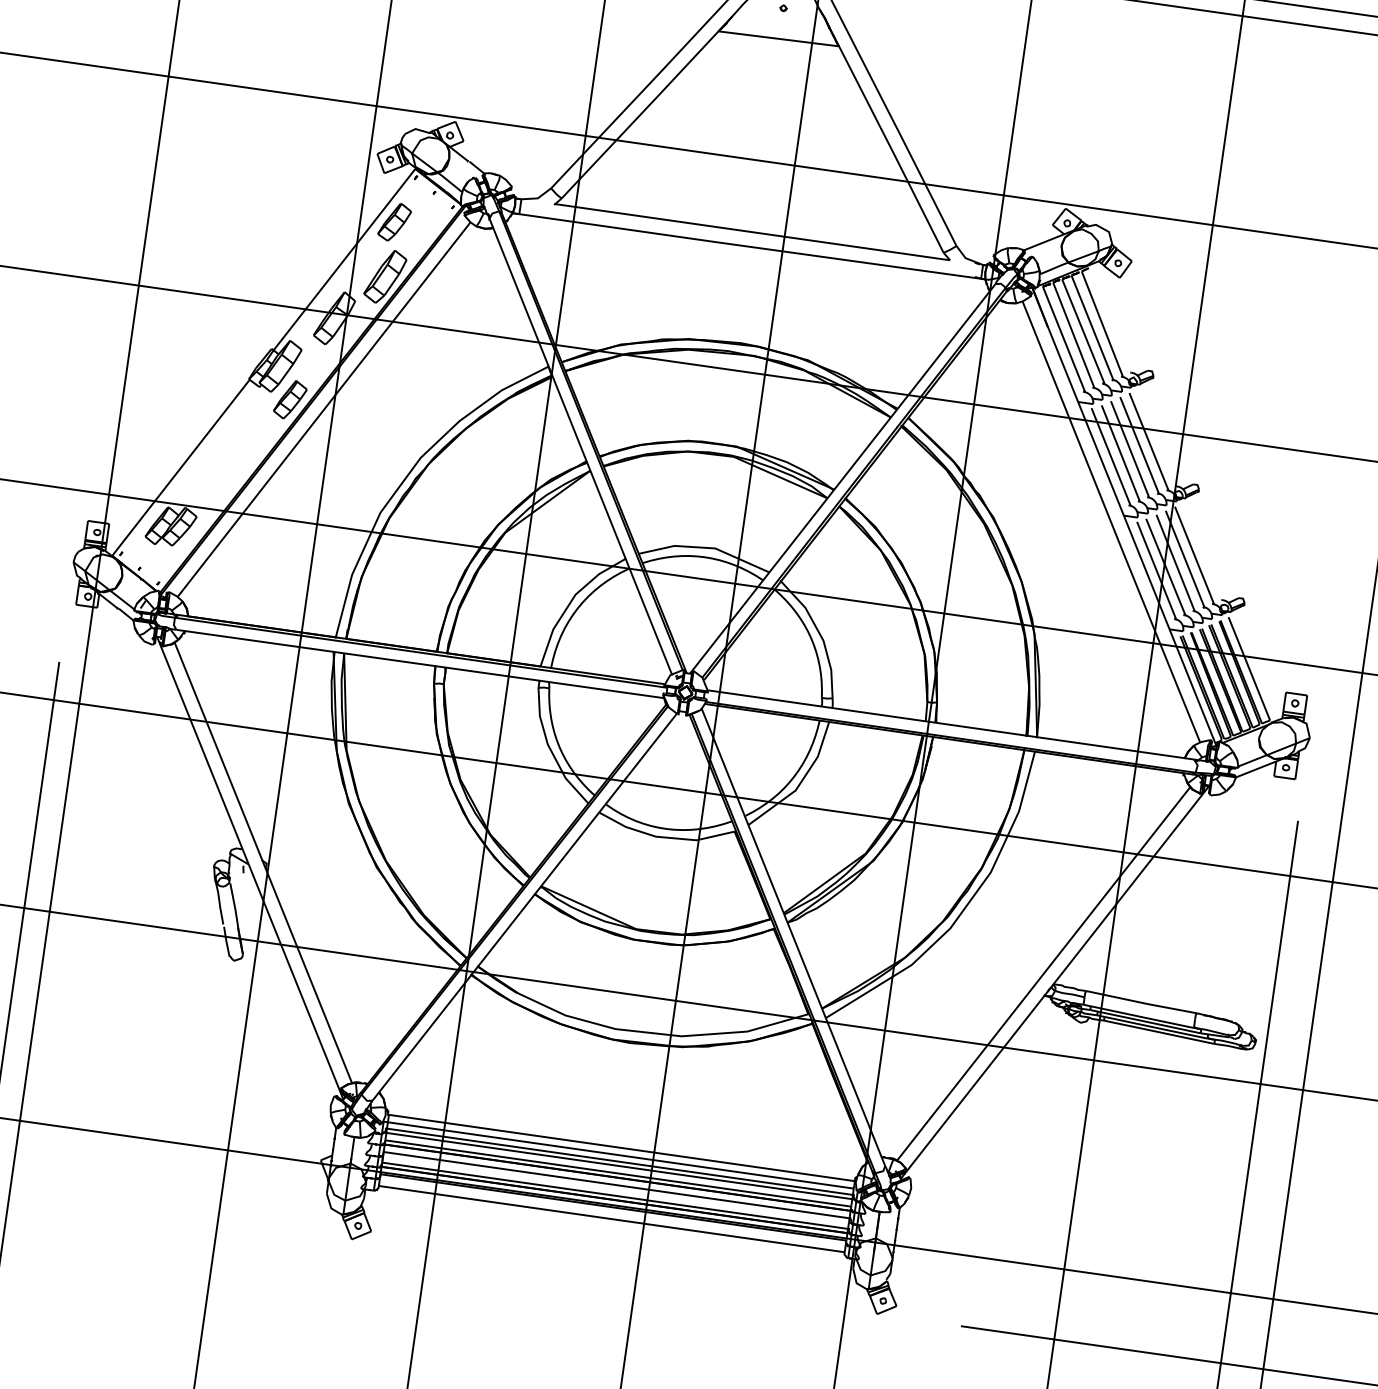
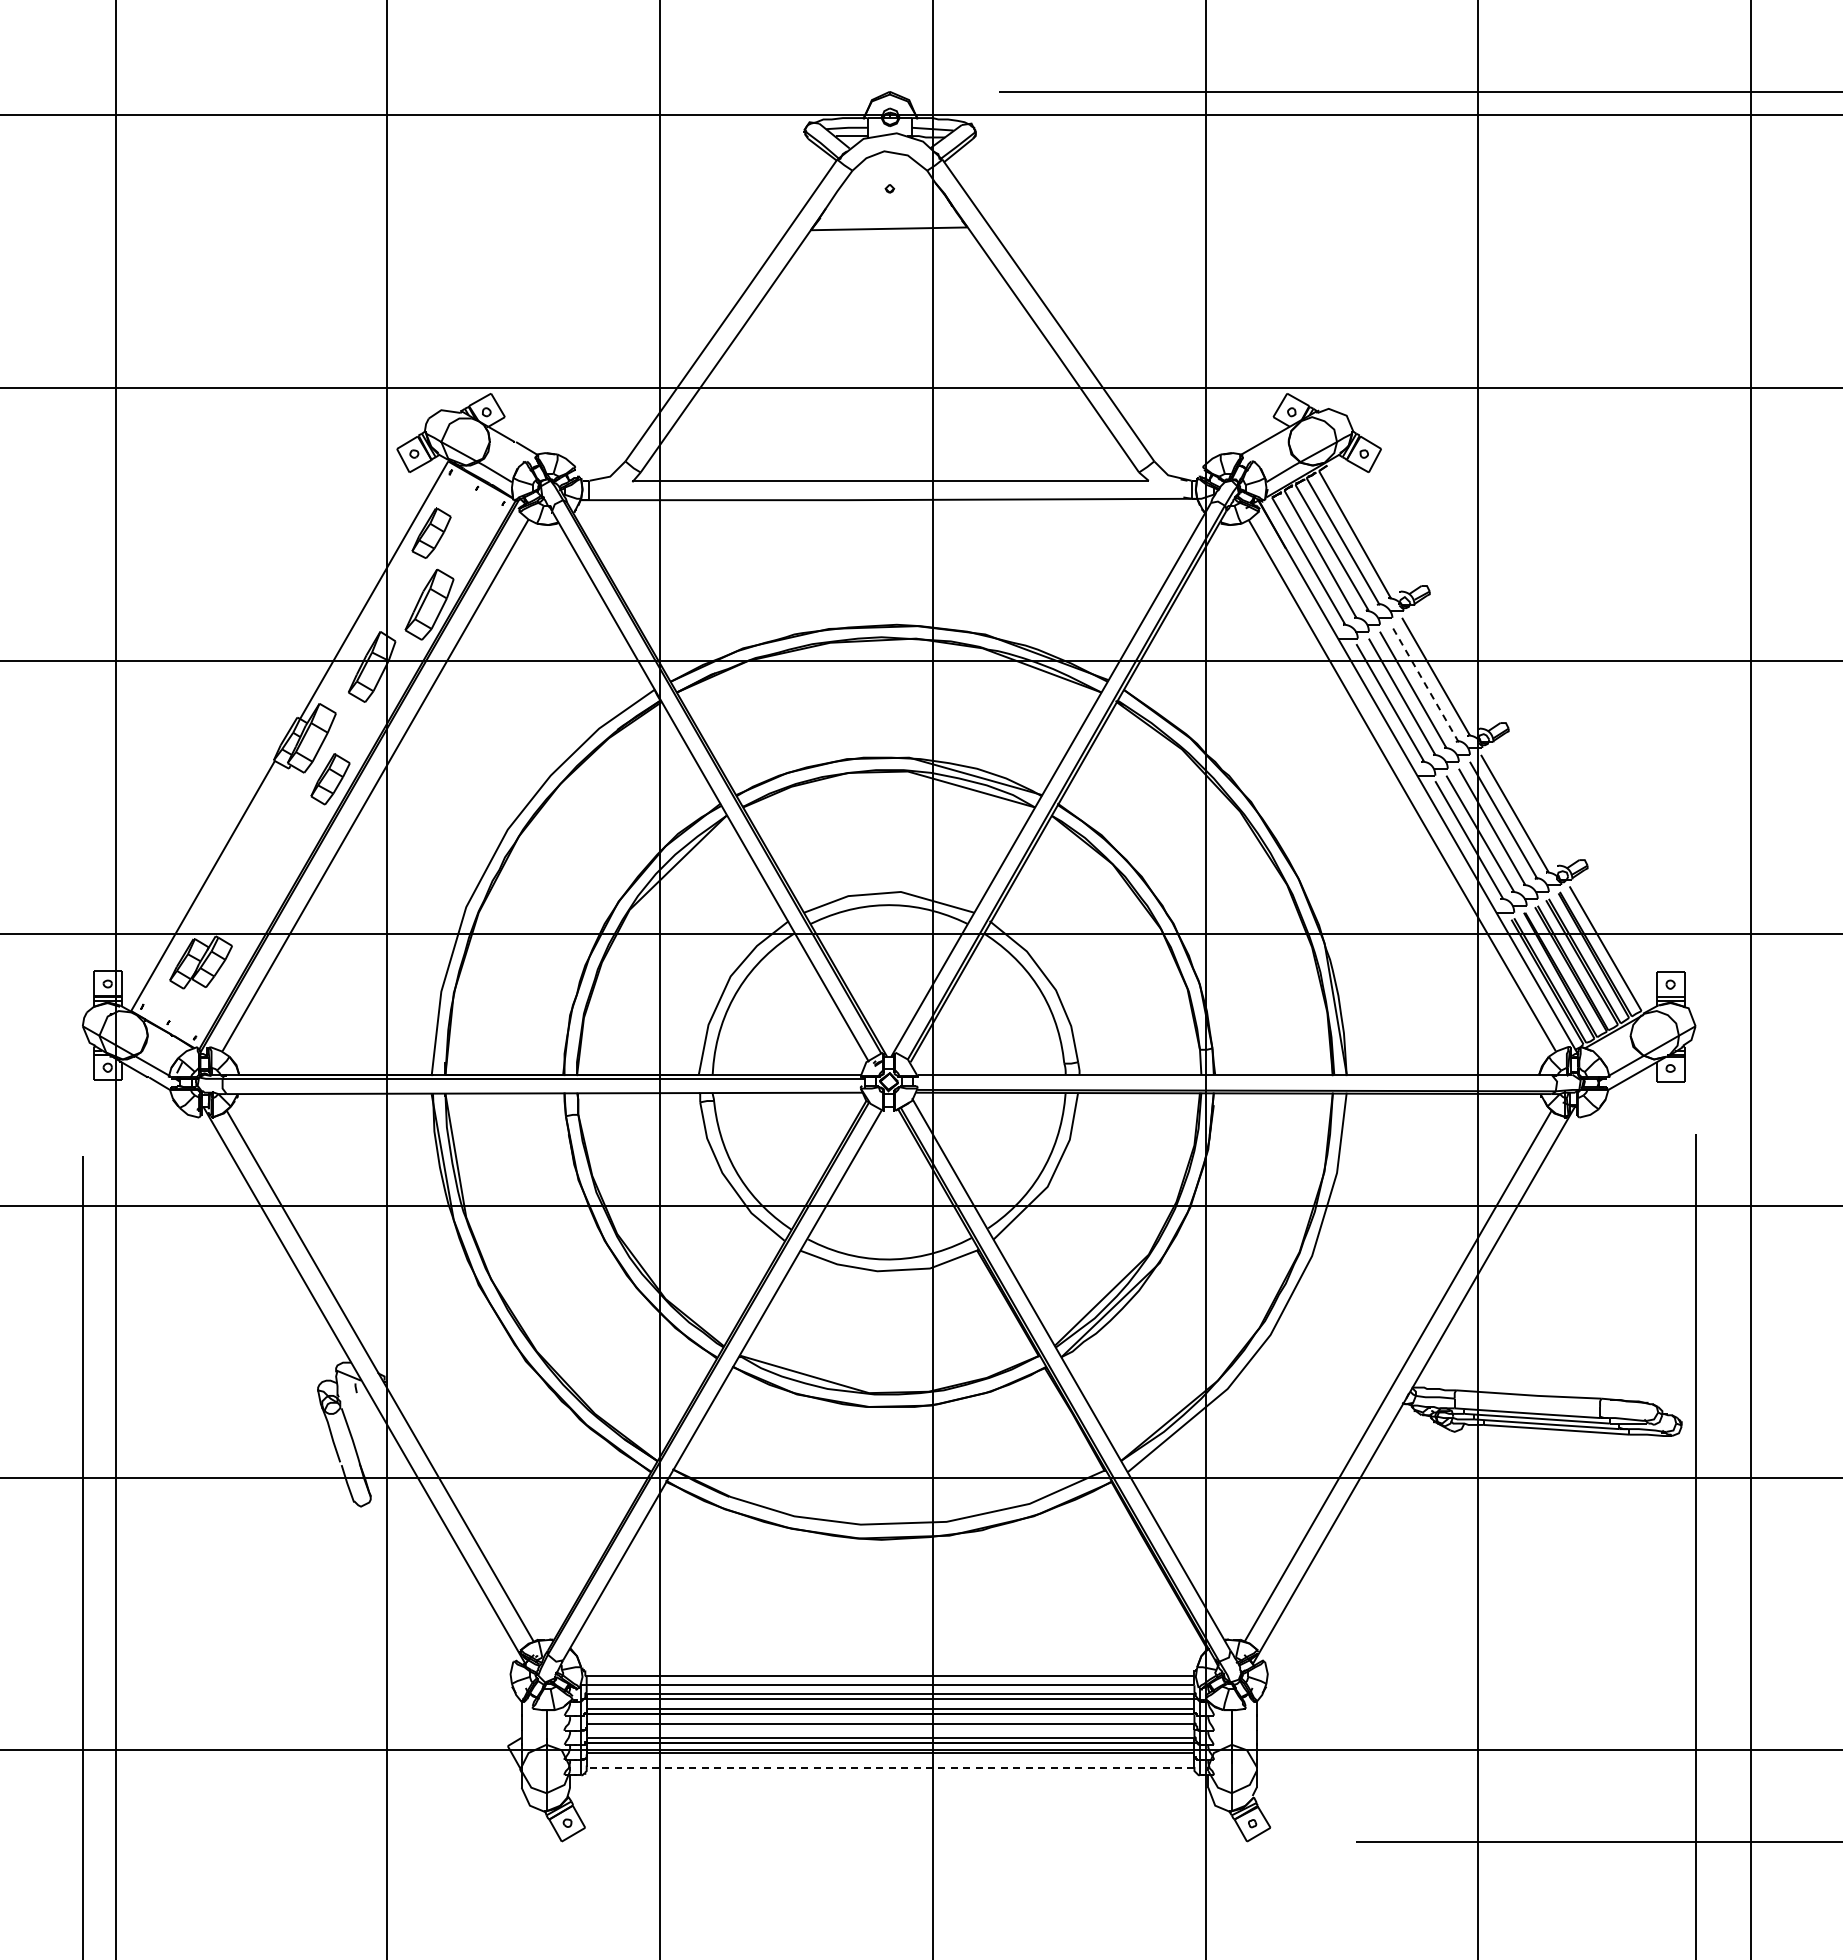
line: (1139, 445) -> (1424, 683), solid -> dashed
line: (610, 1219) -> (889, 1768), solid -> dashed

